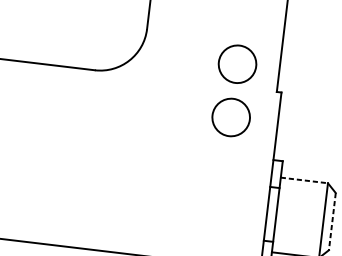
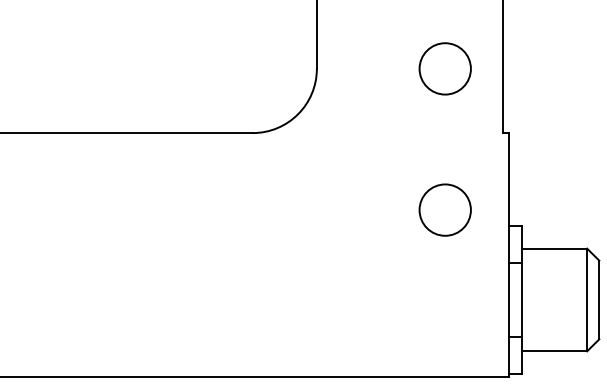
circle: (237, 63) -> (444, 68), moved
circle: (230, 116) -> (444, 209), moved
line: (304, 180) -> (555, 248), dashed -> solid
line: (332, 222) -> (599, 300), dashed -> solid

